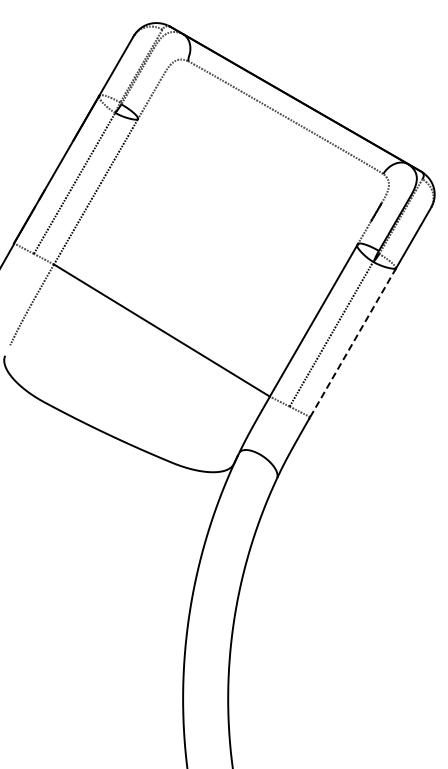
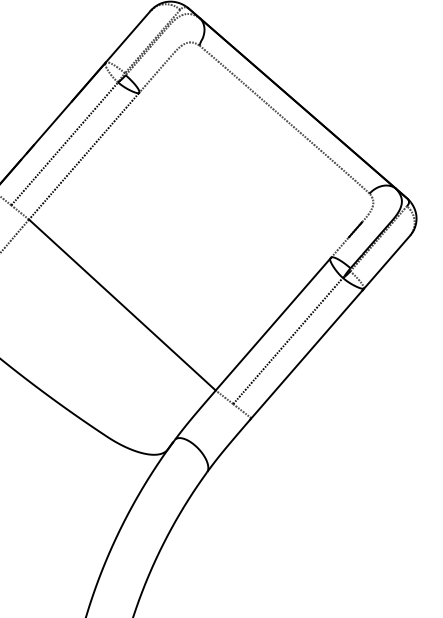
line: (352, 343) -> (306, 354), dashed -> solid

